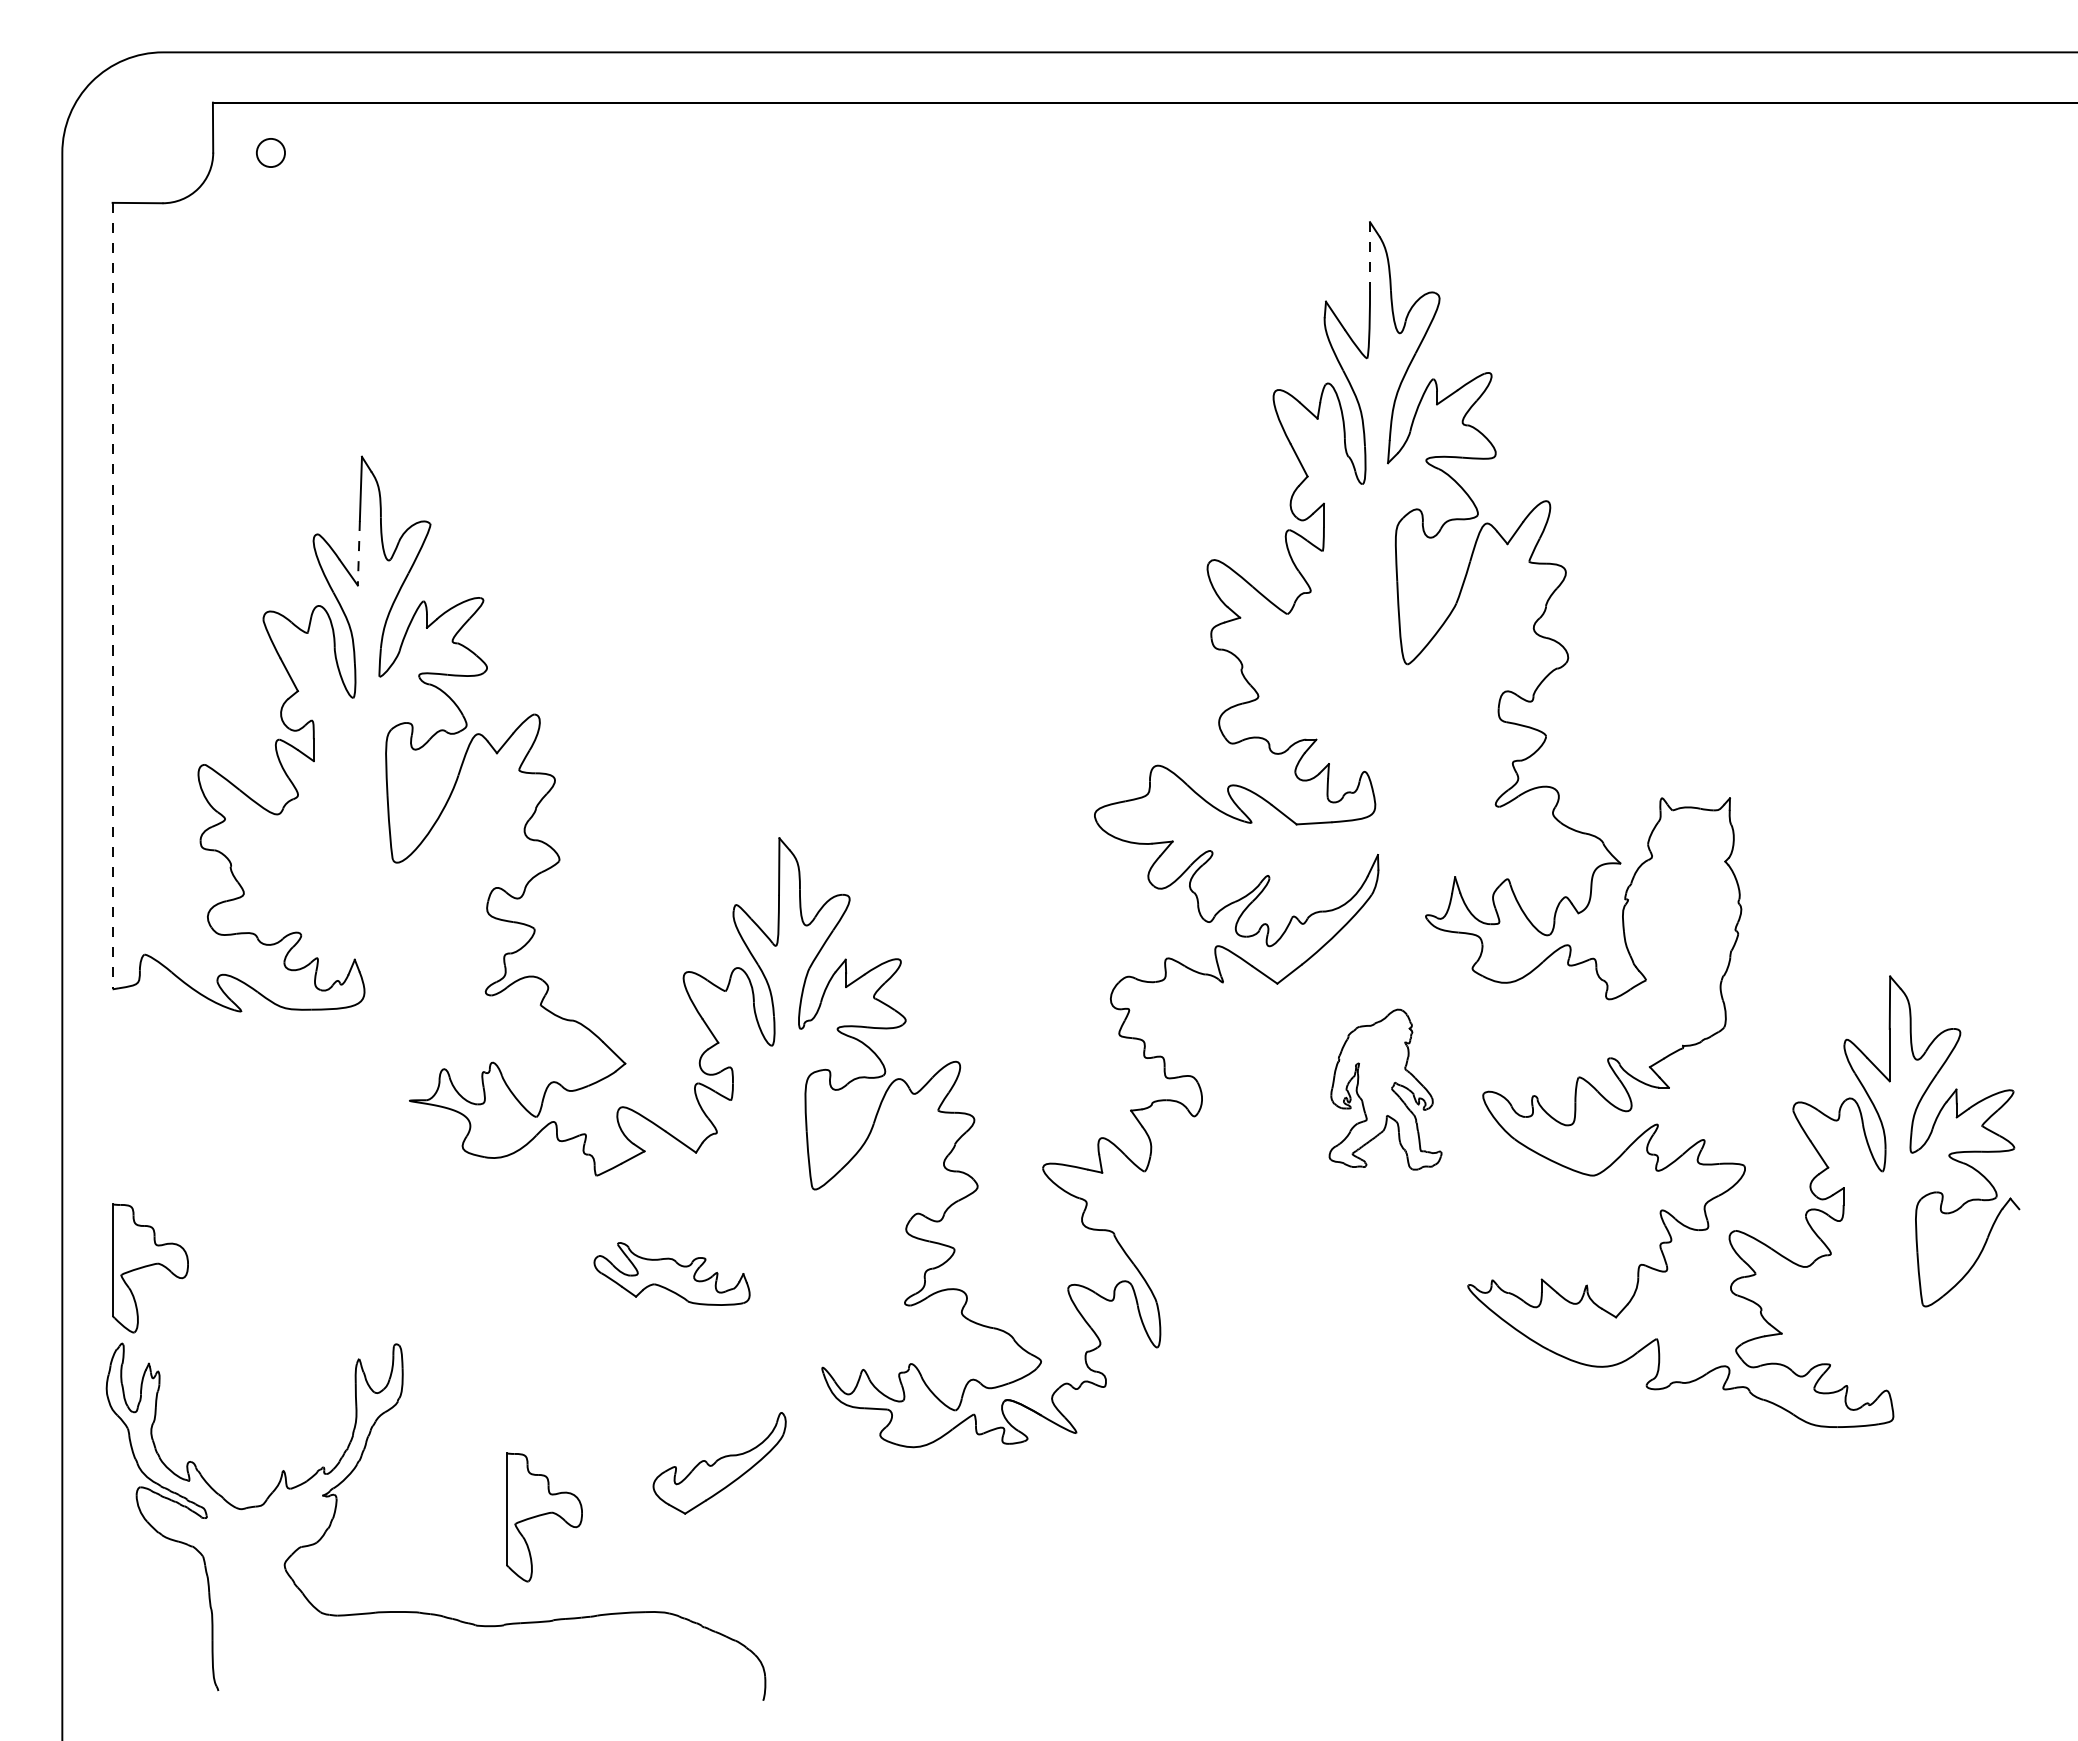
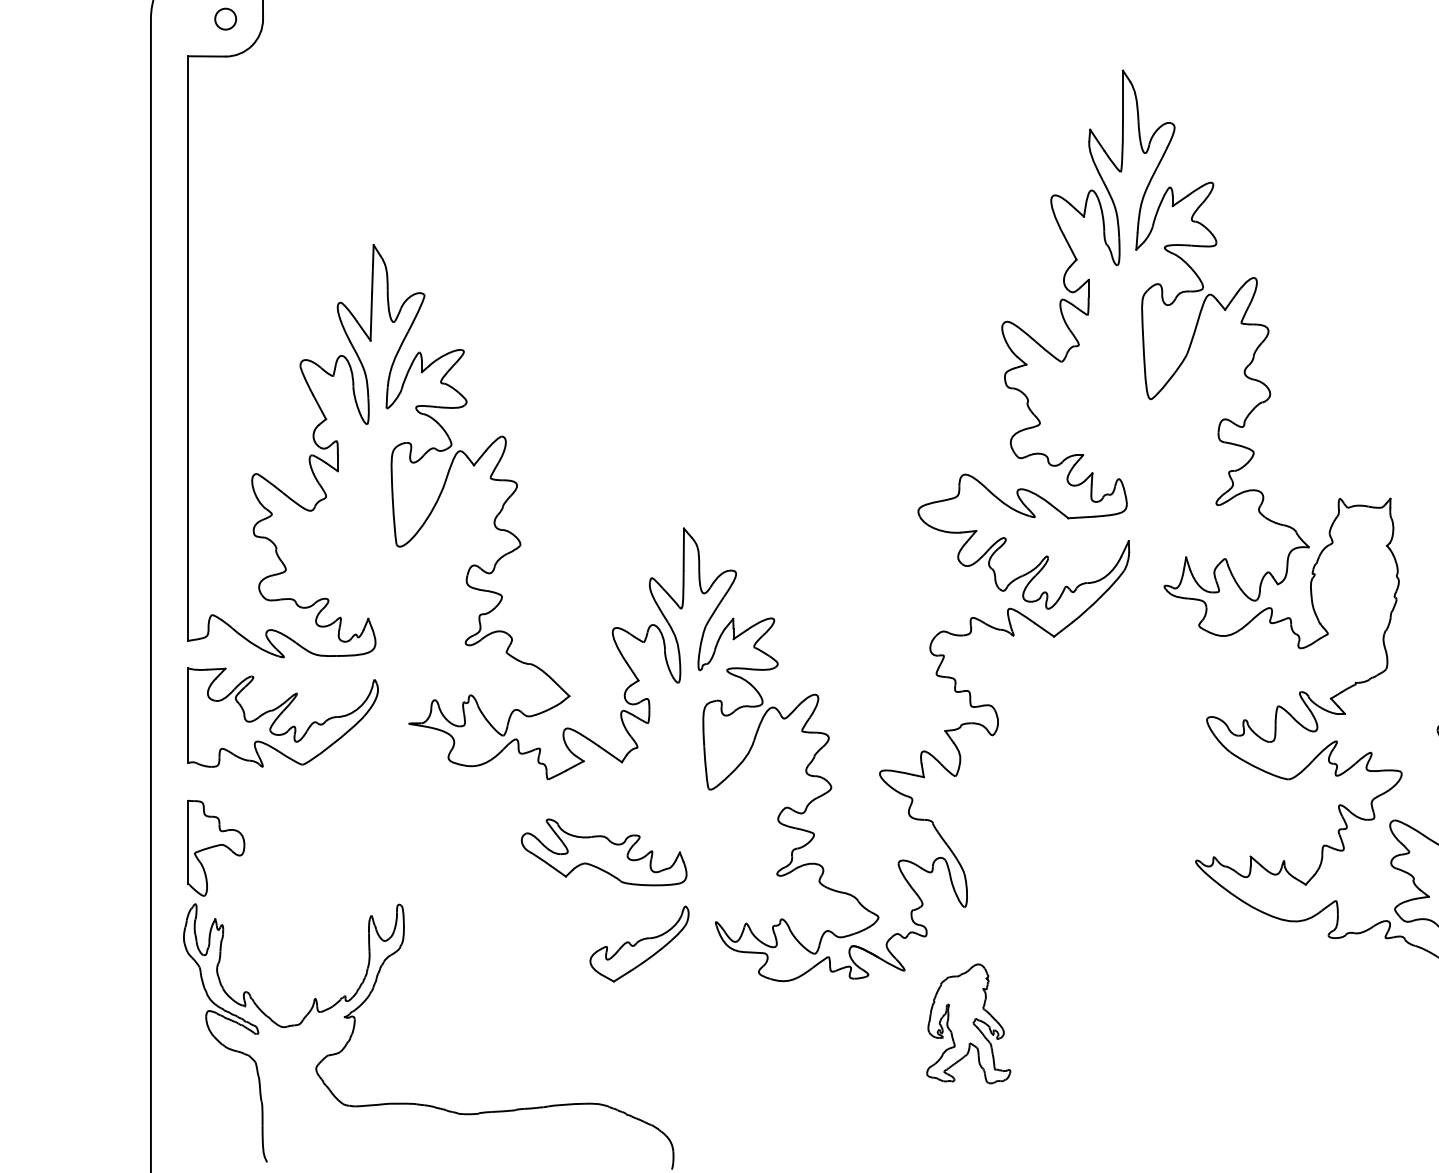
circle: (270, 152) -> (225, 18), moved
line: (1370, 256) -> (1123, 96), dashed -> solid
line: (358, 553) -> (371, 316), dashed -> solid
line: (112, 596) -> (188, 348), dashed -> solid
part: (1385, 1089) -> (968, 1023), moved
part: (240, 1092) -> (283, 717), added
part: (671, 1273) -> (603, 852), size x1.43
part: (719, 1463) -> (639, 944), moved
part: (544, 1517) -> (509, 1033), removed

